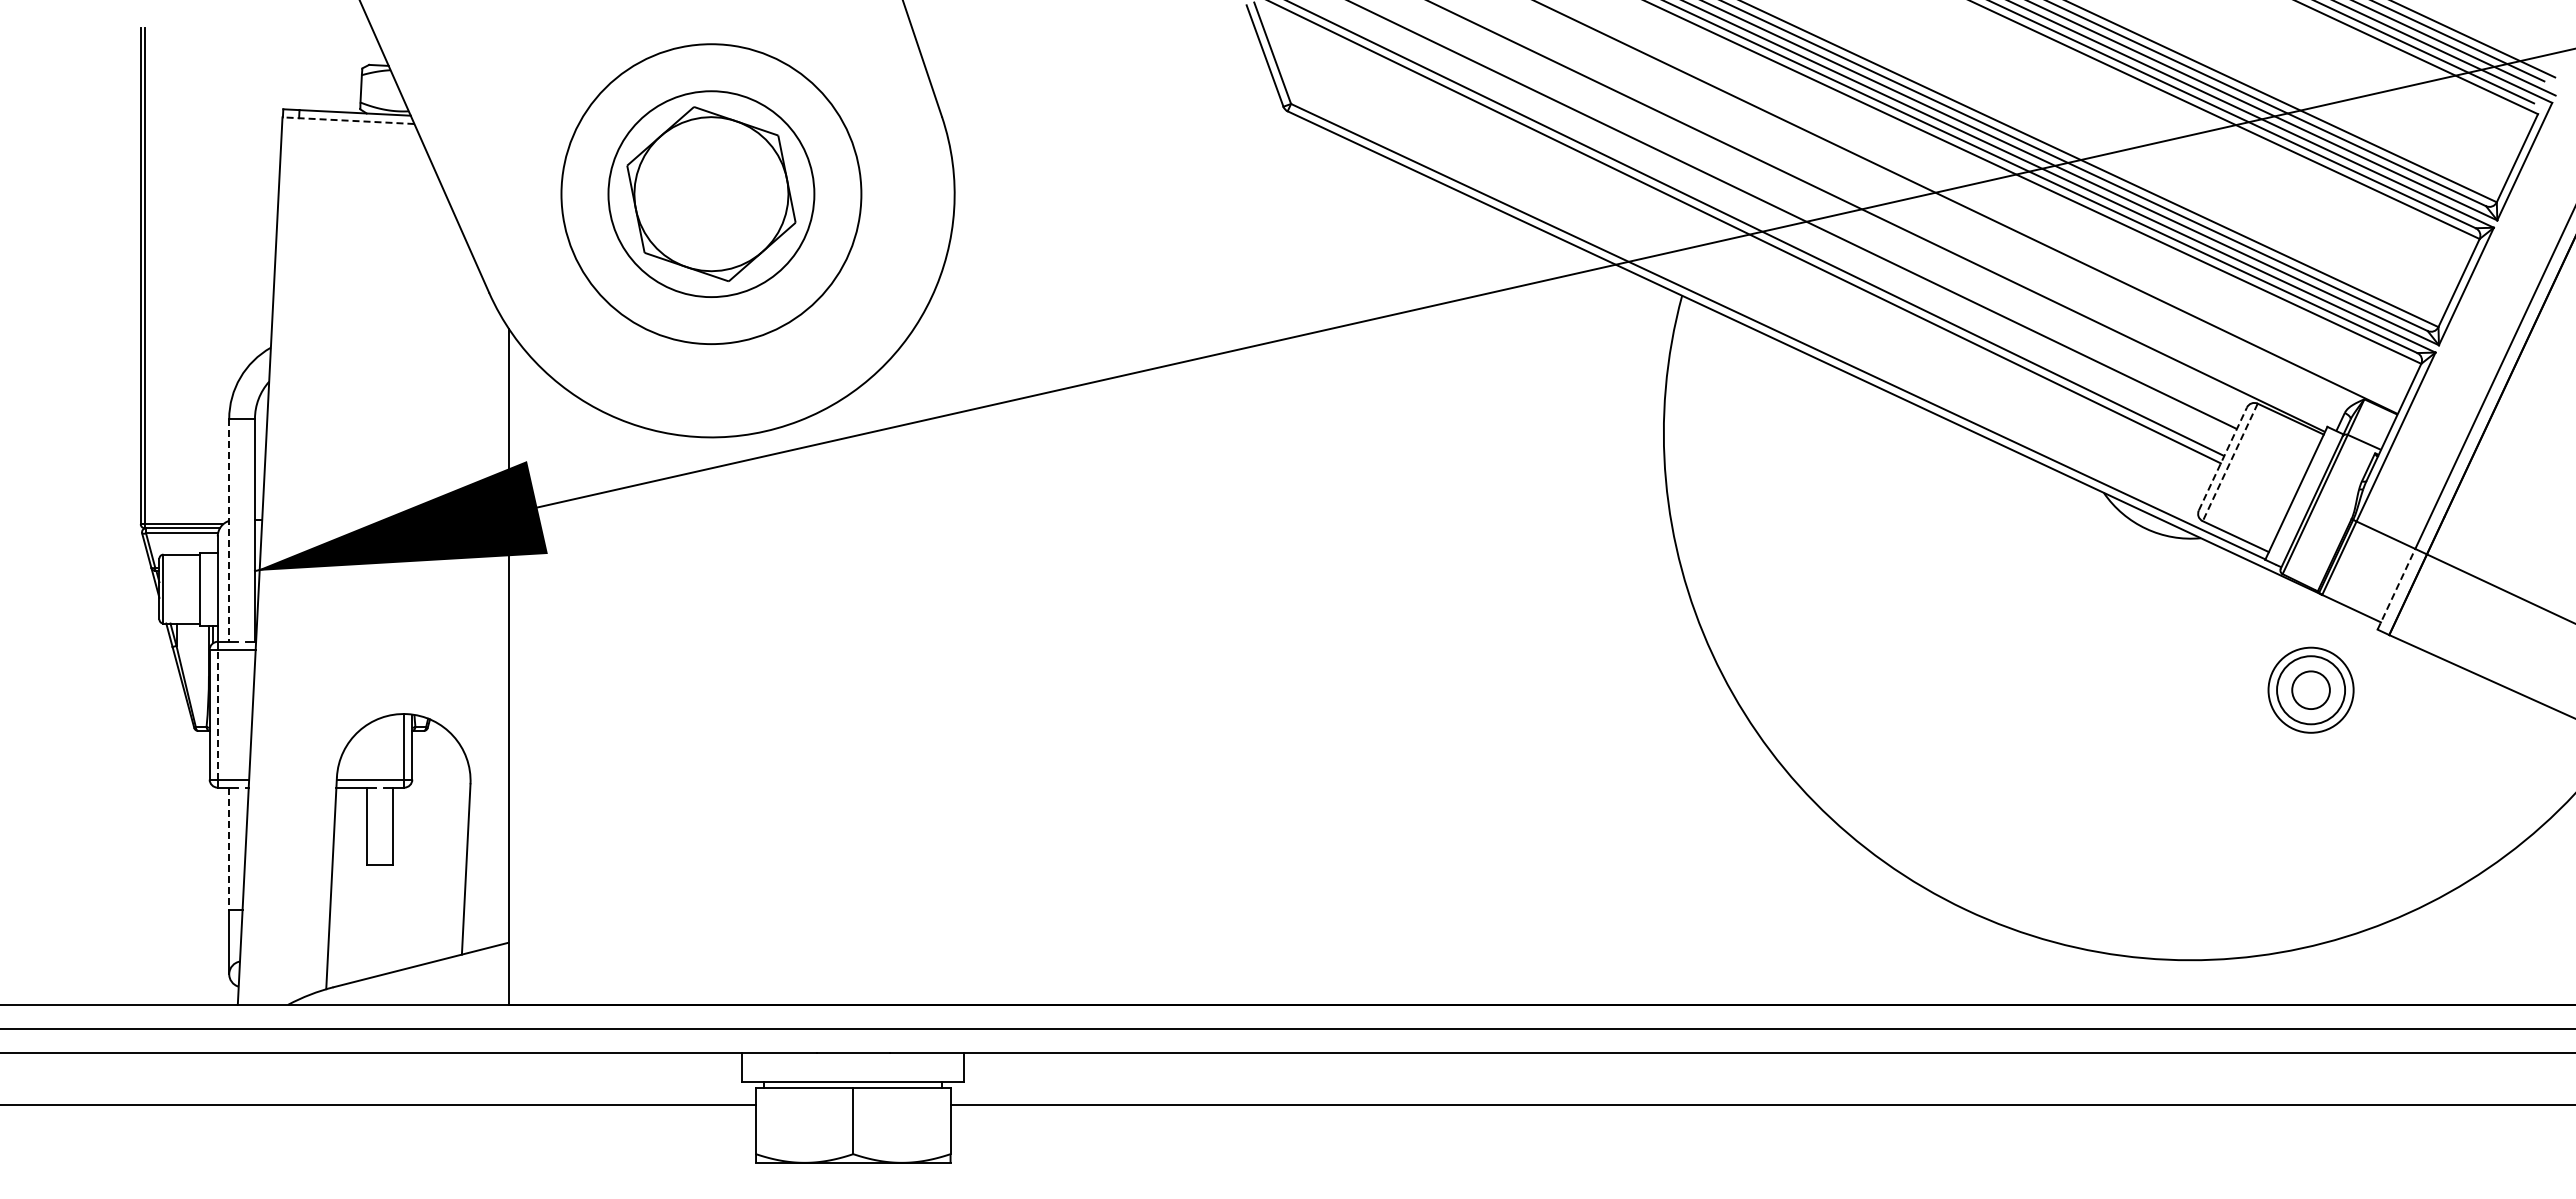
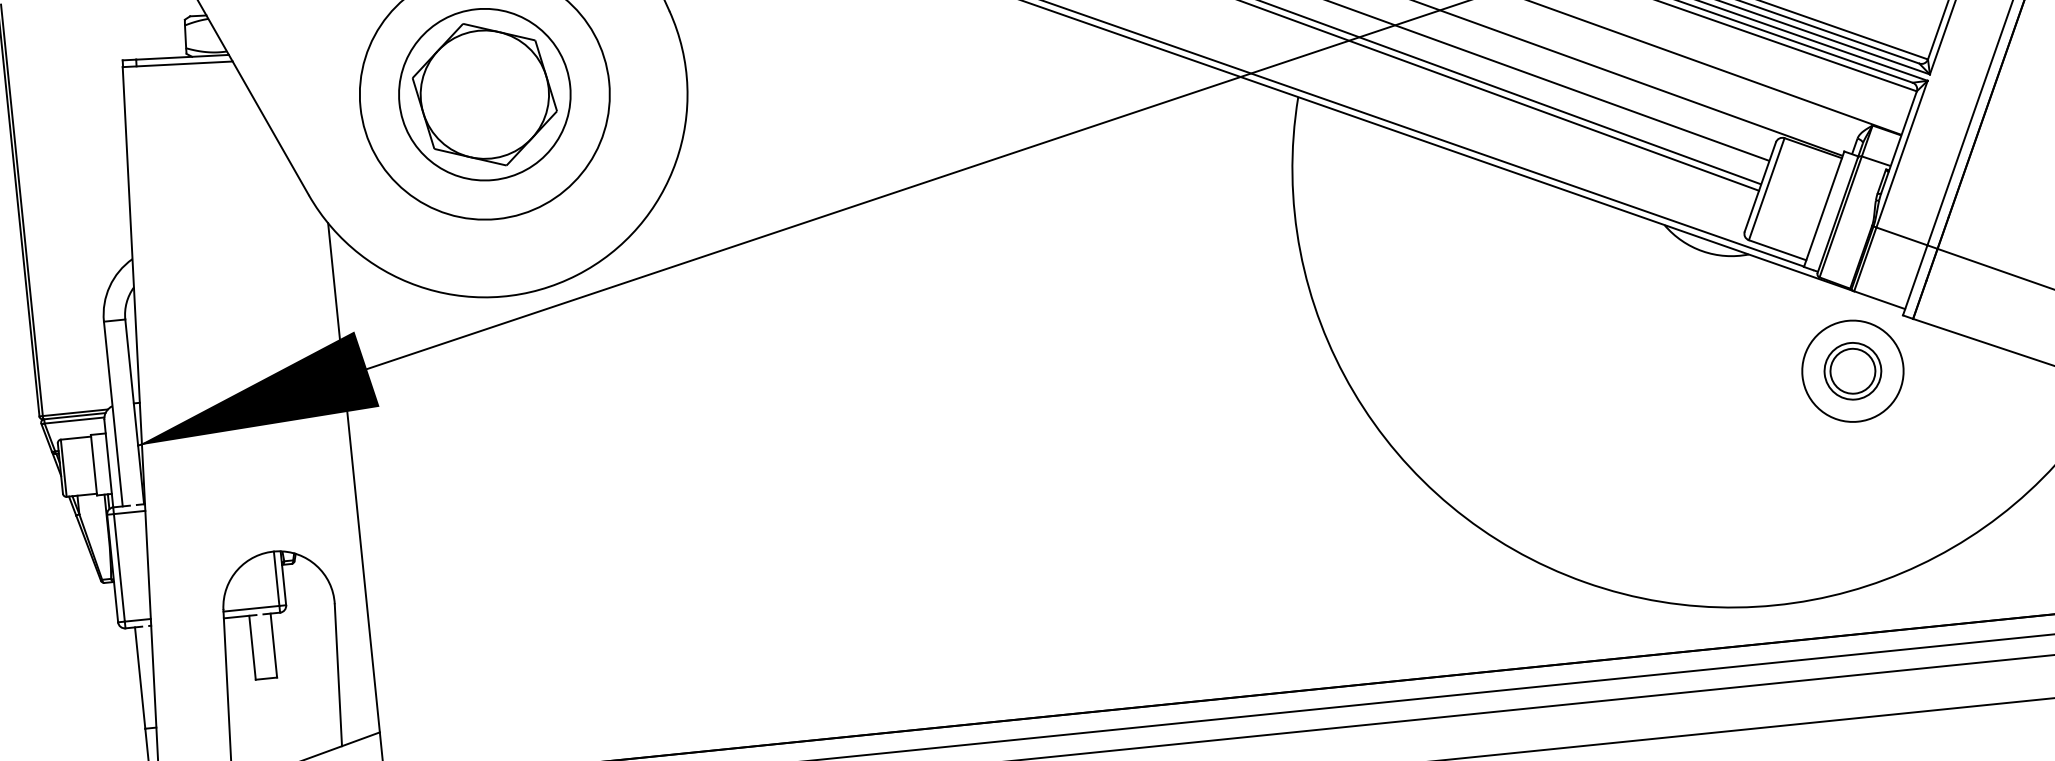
line: (347, 120) -> (176, 64), dashed -> solid
line: (2222, 459) -> (1760, 187), dashed -> solid
line: (2230, 462) -> (1766, 189), dashed -> solid
line: (229, 530) -> (113, 414), dashed -> solid
line: (2396, 589) -> (1915, 280), dashed -> solid
circle: (2310, 690) -> (1852, 371), size x1.43
circle: (2311, 690) -> (1853, 371), size x1.43
line: (217, 714) -> (119, 567), dashed -> solid
line: (229, 849) -> (140, 678), dashed -> solid

